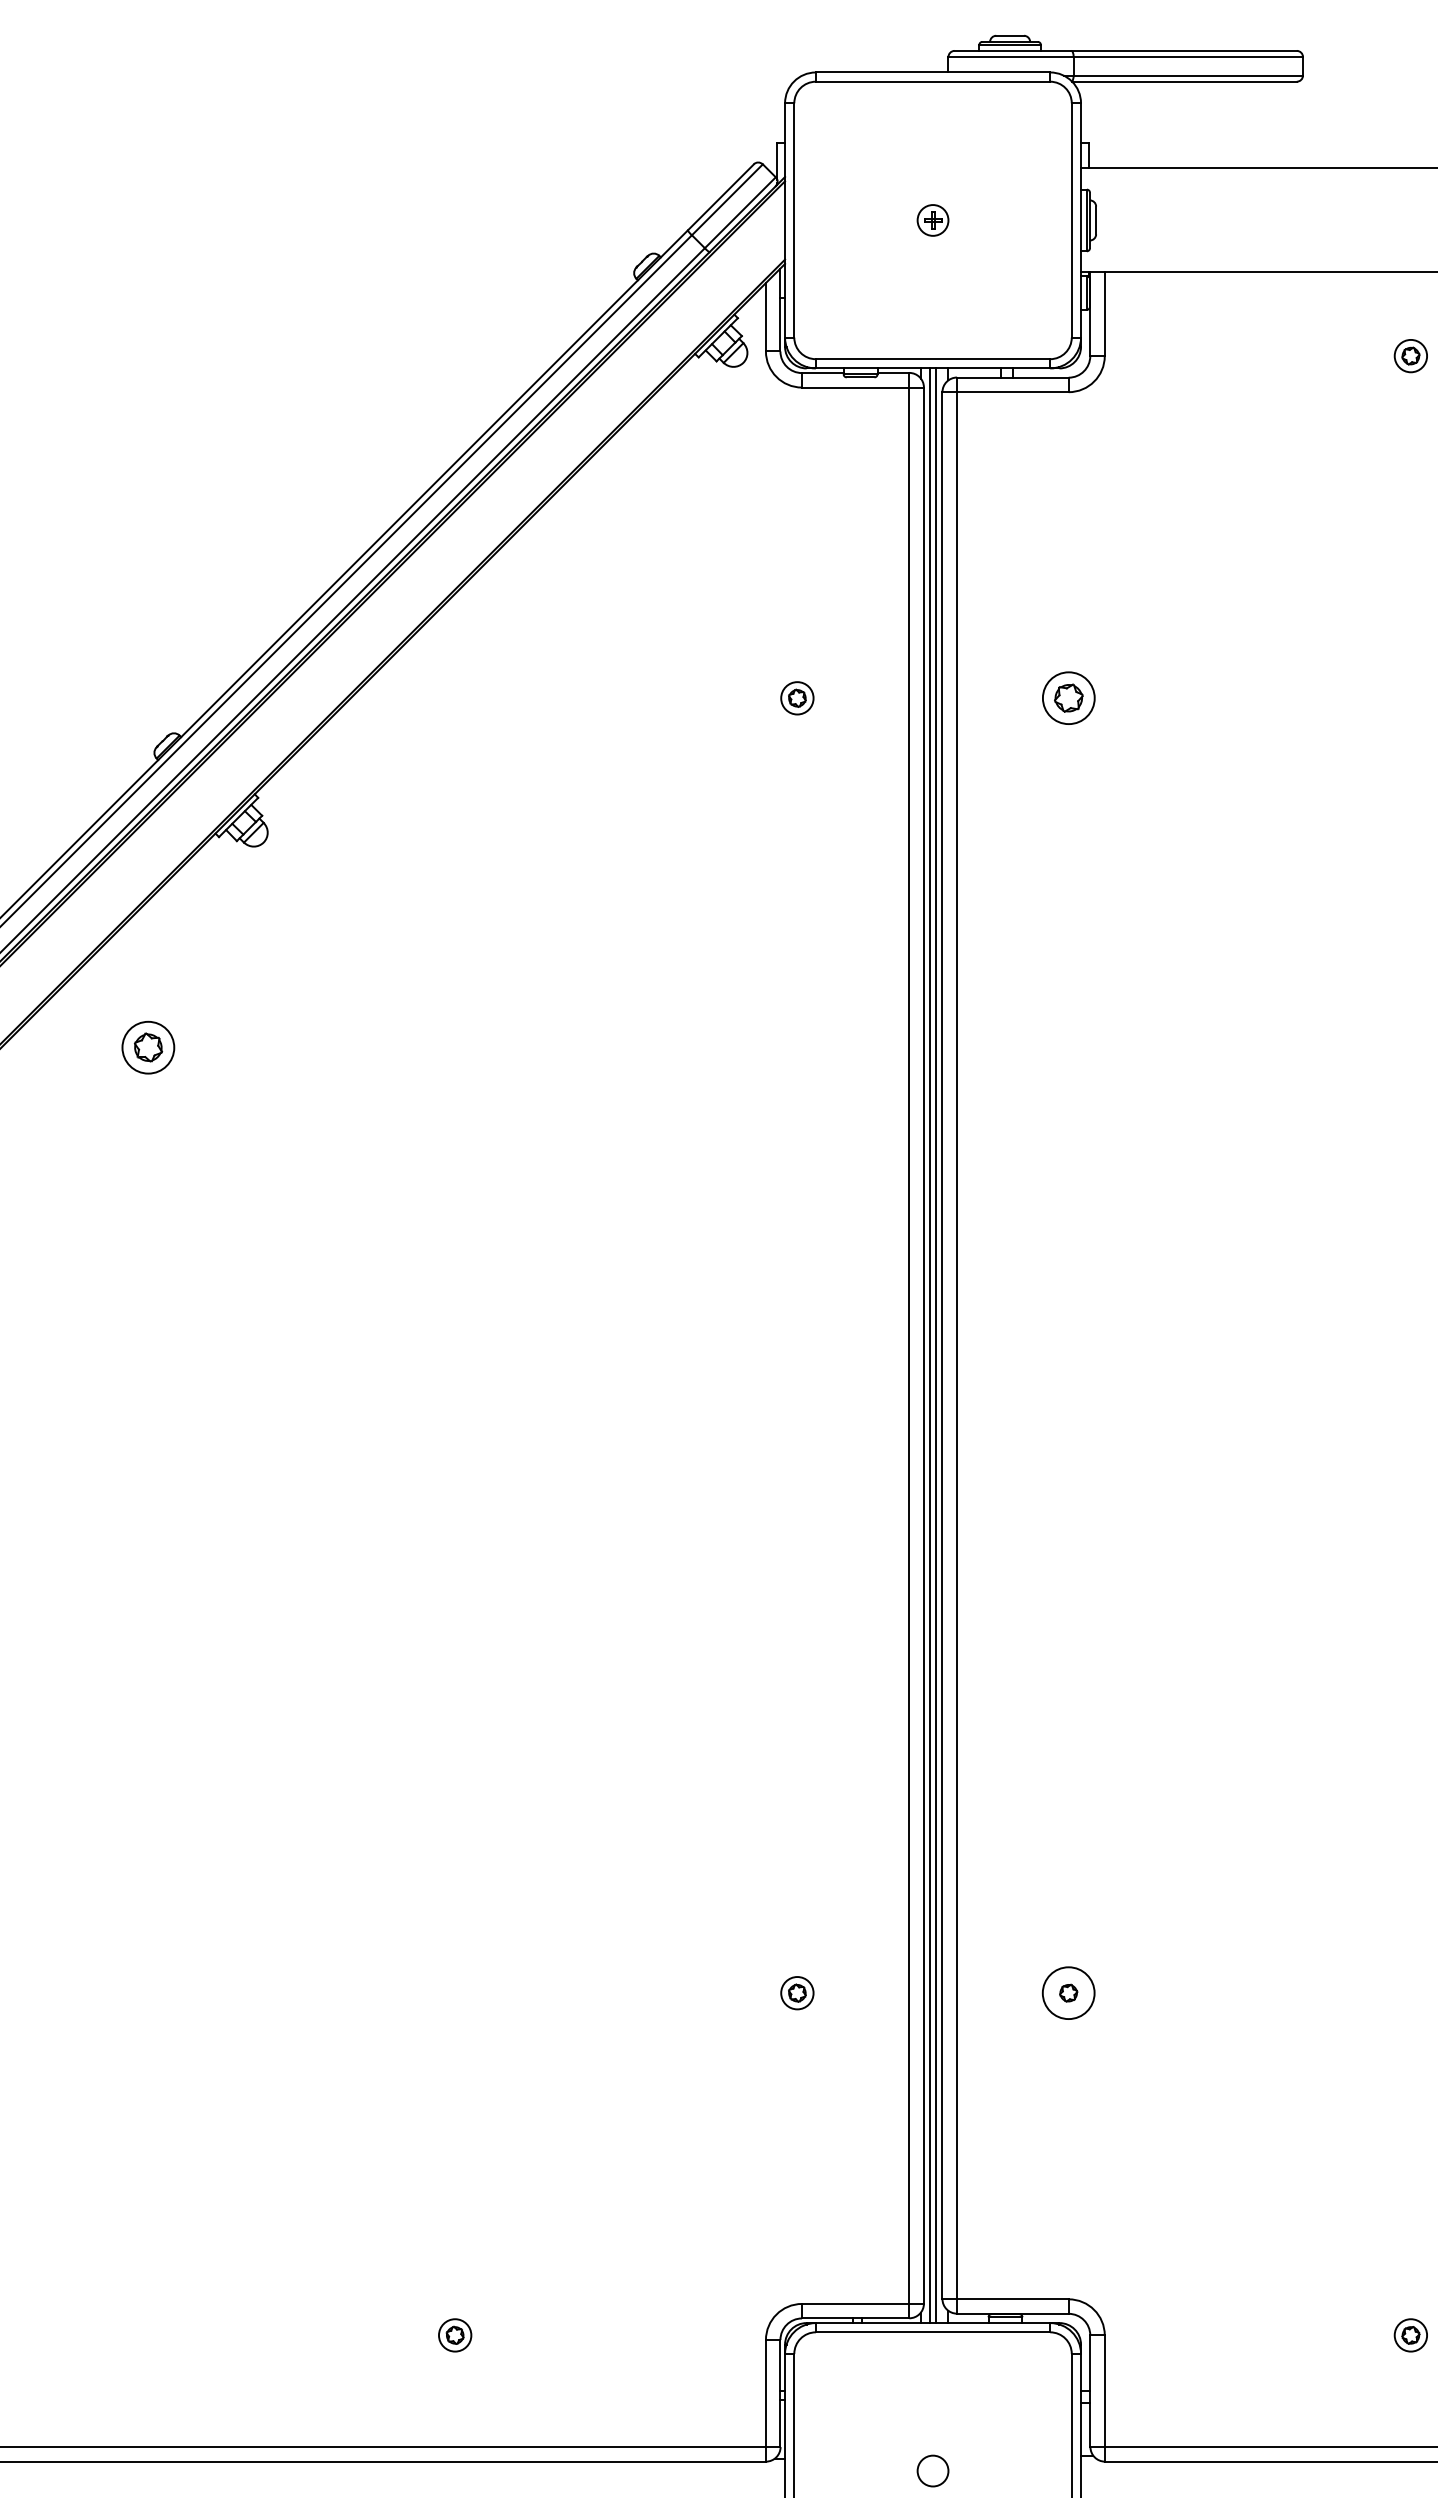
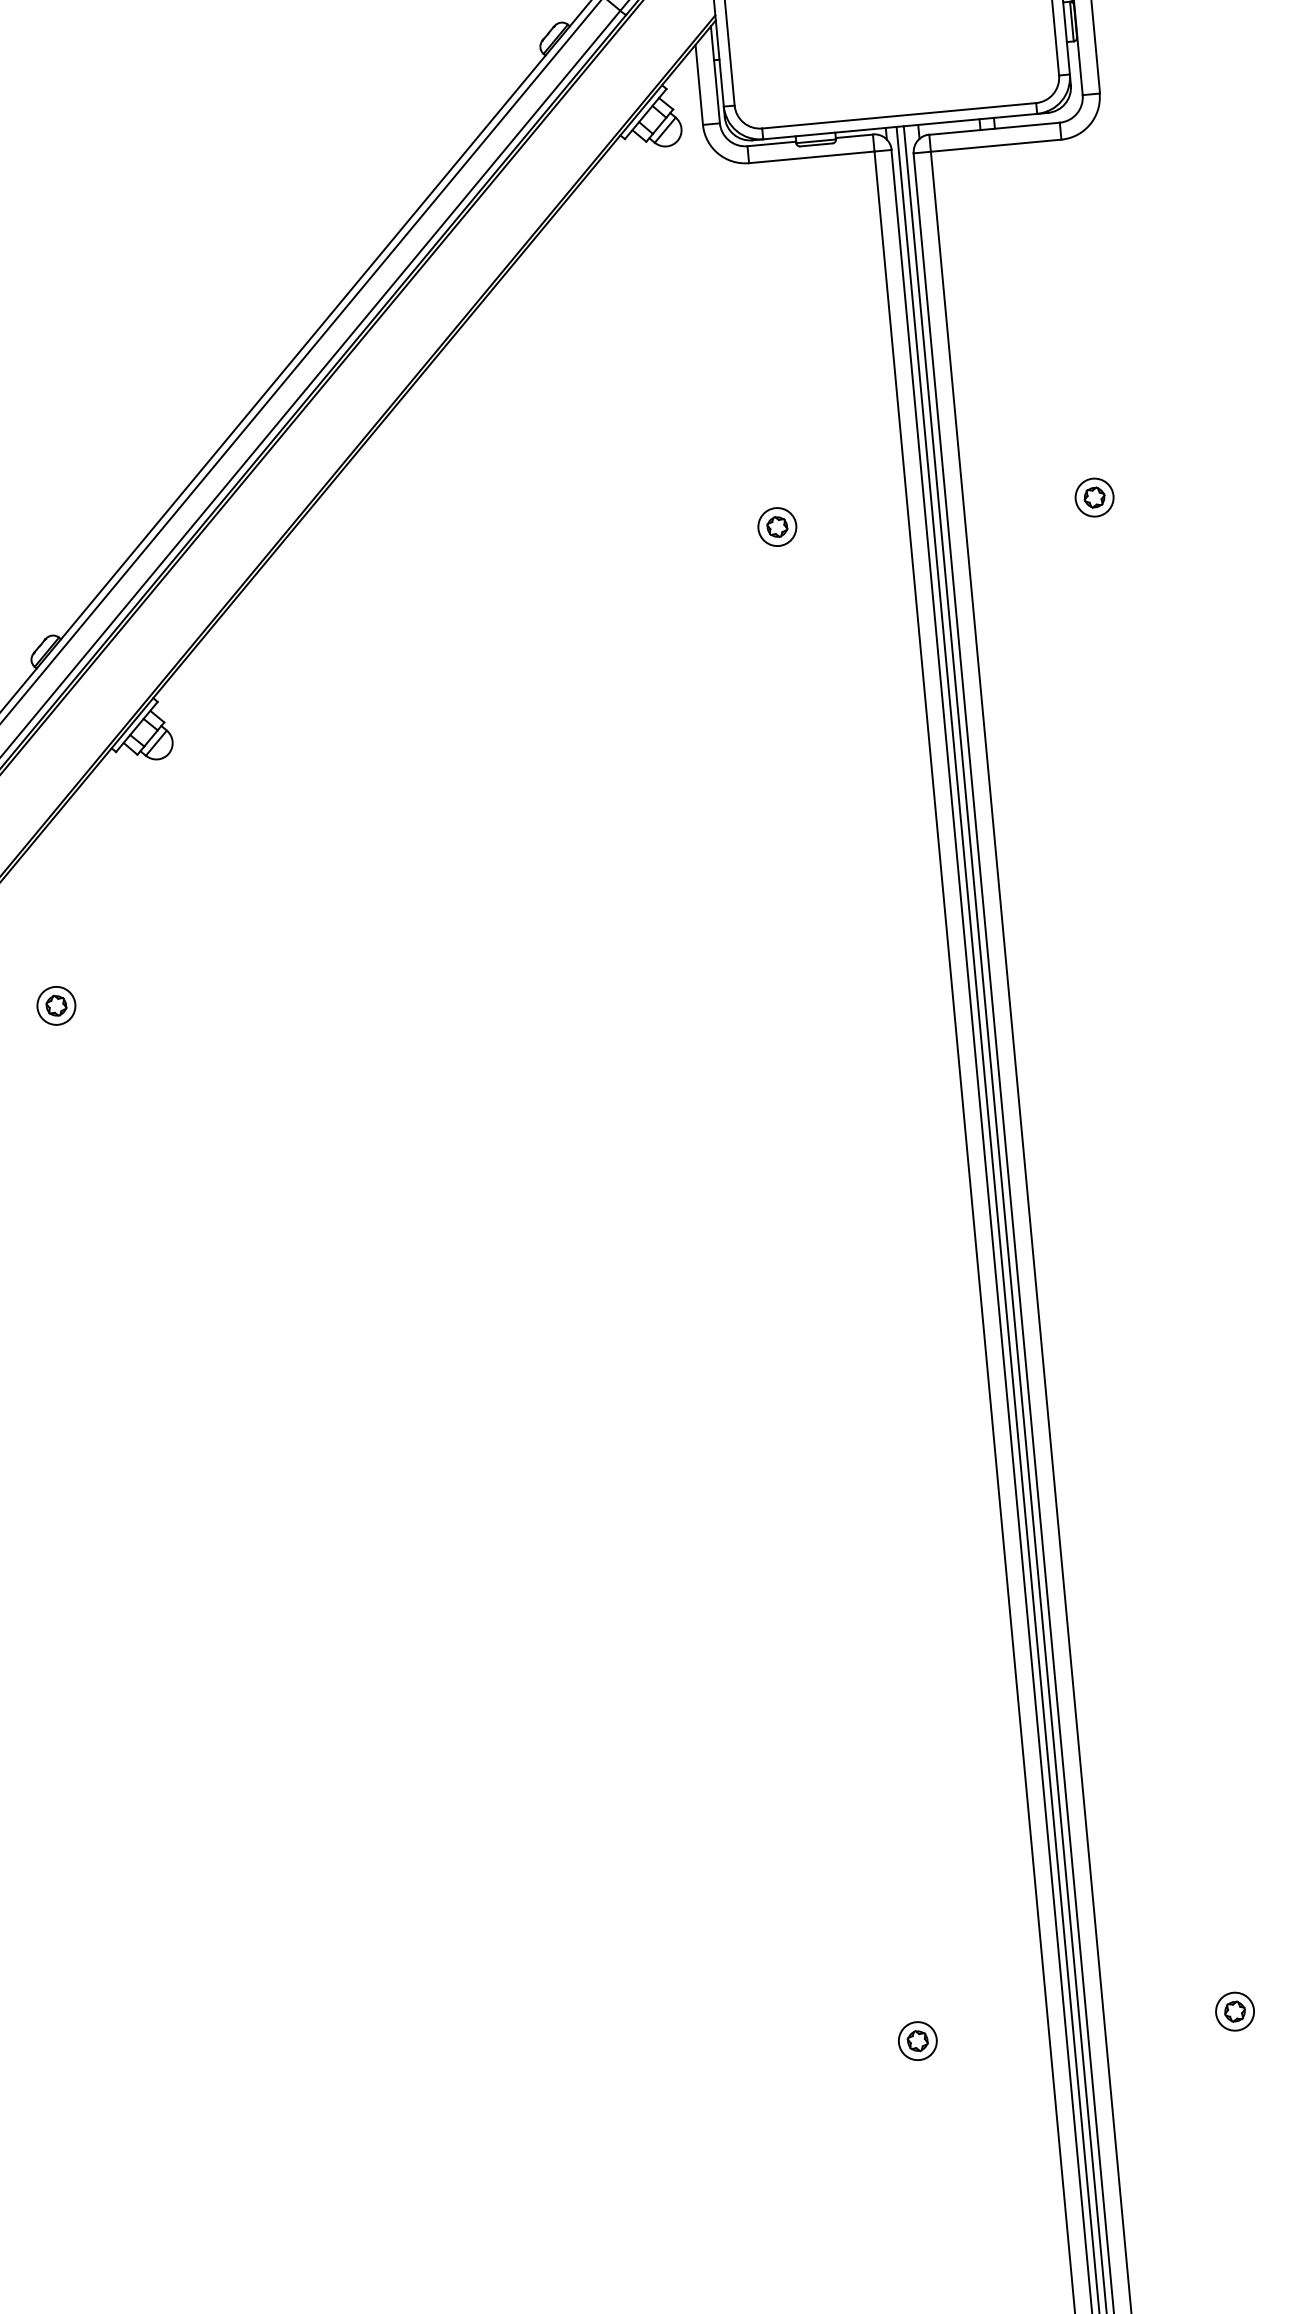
part: (1068, 698) -> (1094, 497), size x0.62
part: (148, 1047) -> (56, 1005), size x0.62
circle: (1068, 1993) -> (1234, 2012), size x0.62

